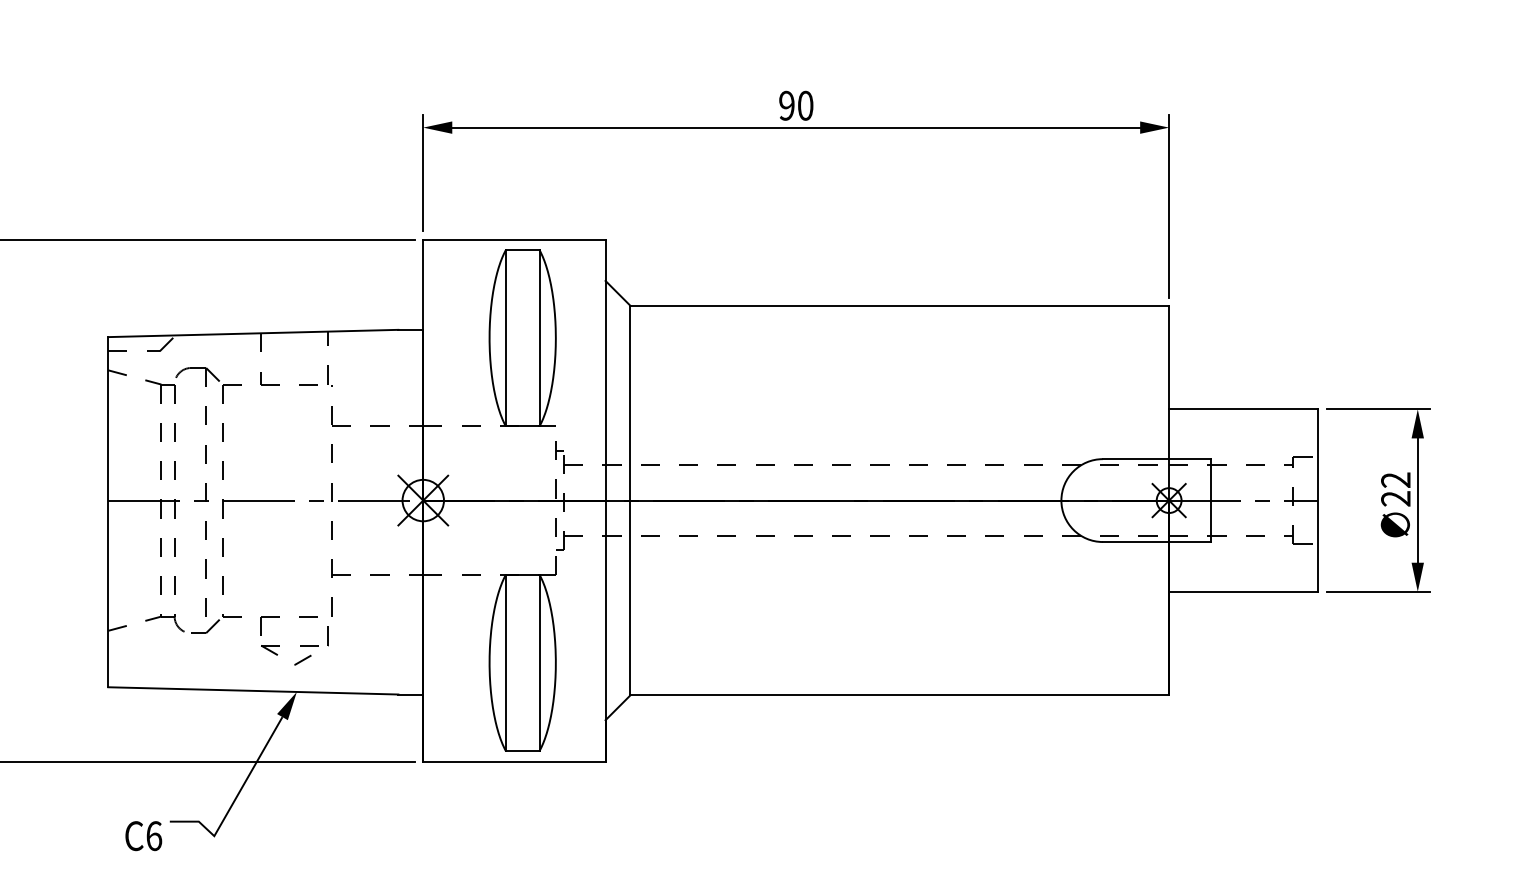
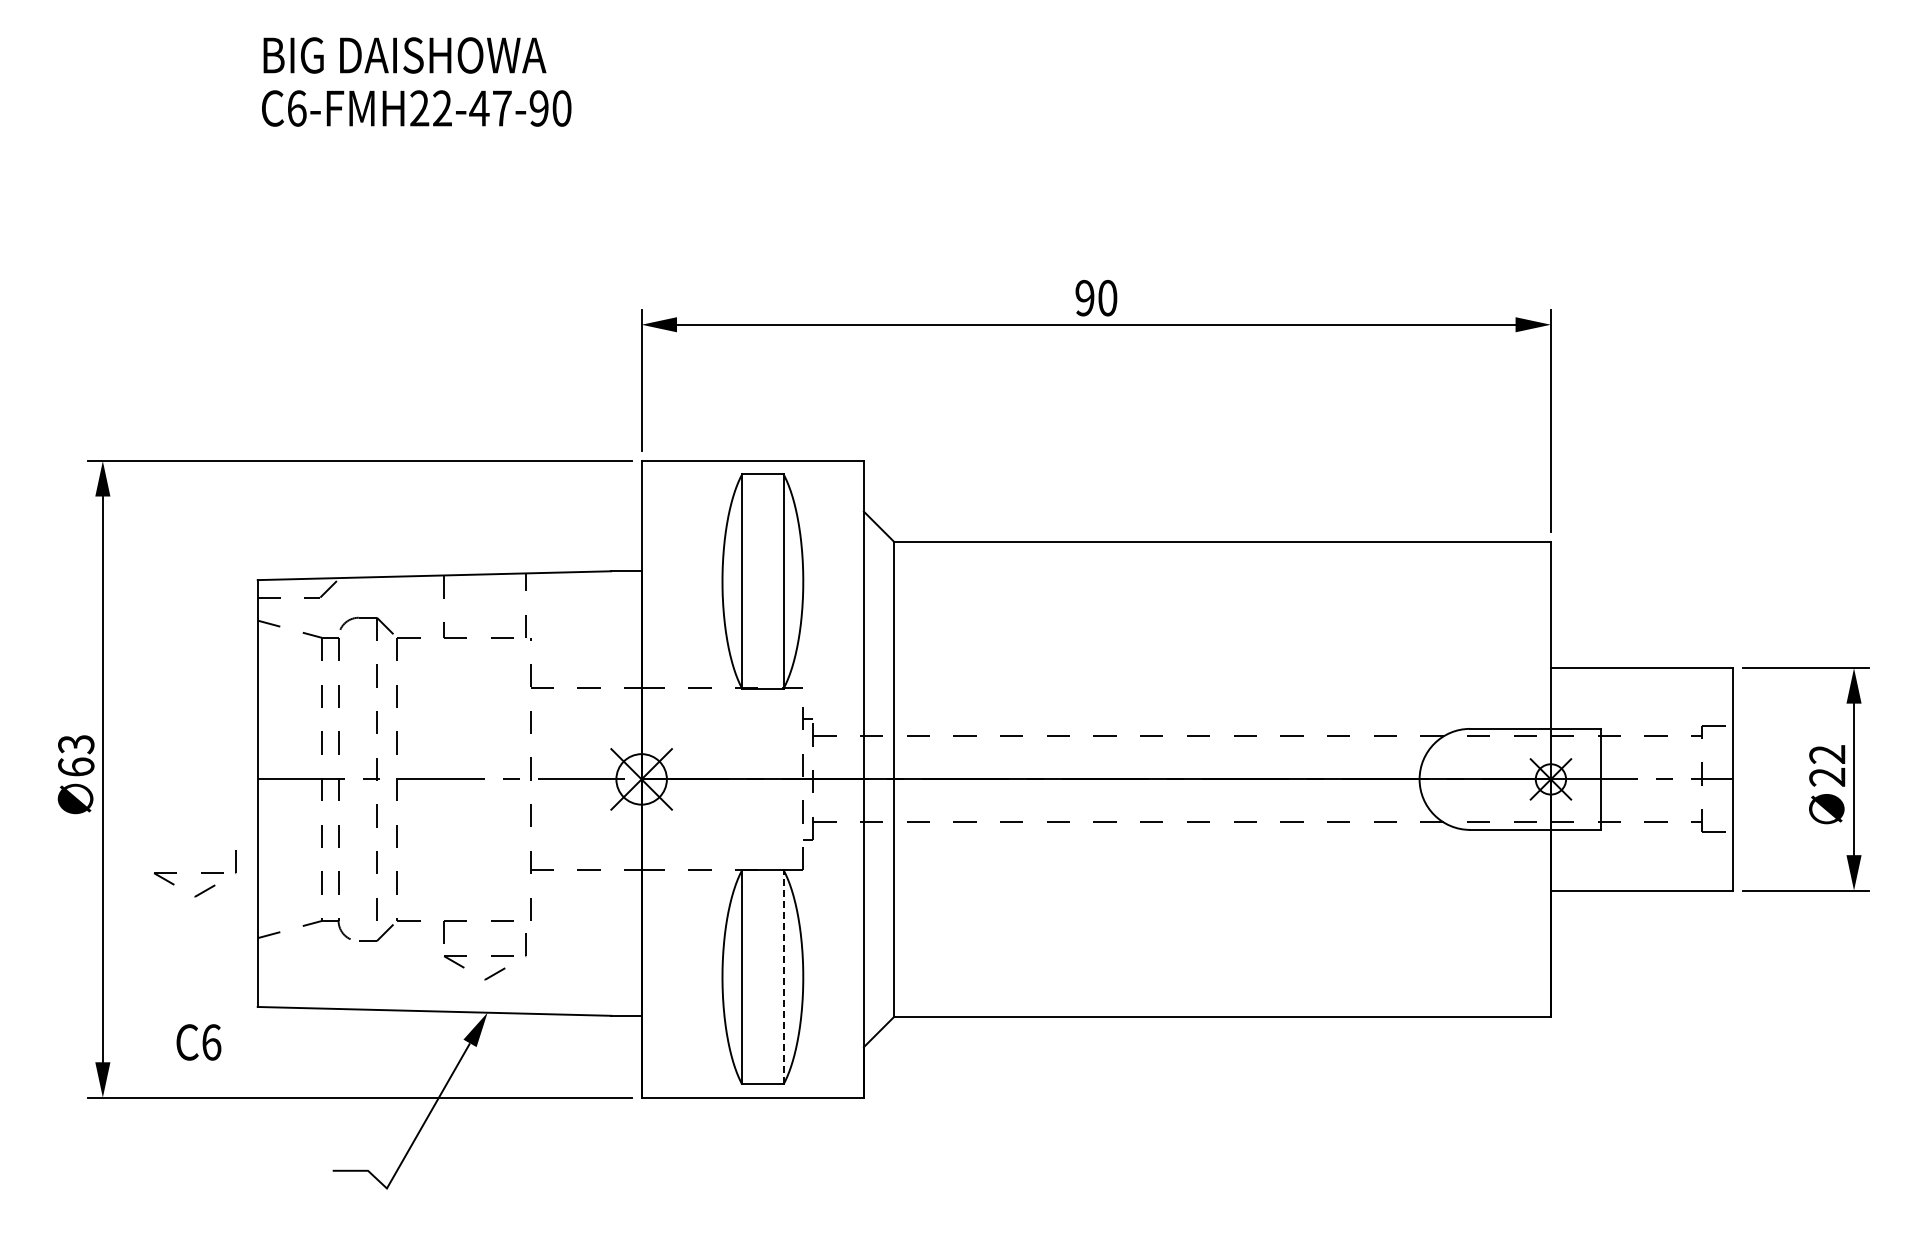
part: (57, 577) -> (195, 873), added
line: (539, 662) -> (783, 976), solid -> dashed
text: (143, 836) -> (198, 1042), moved

